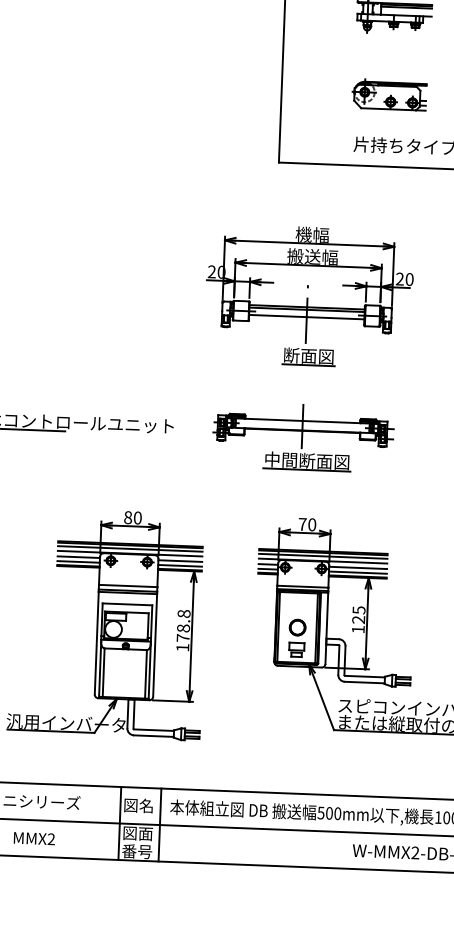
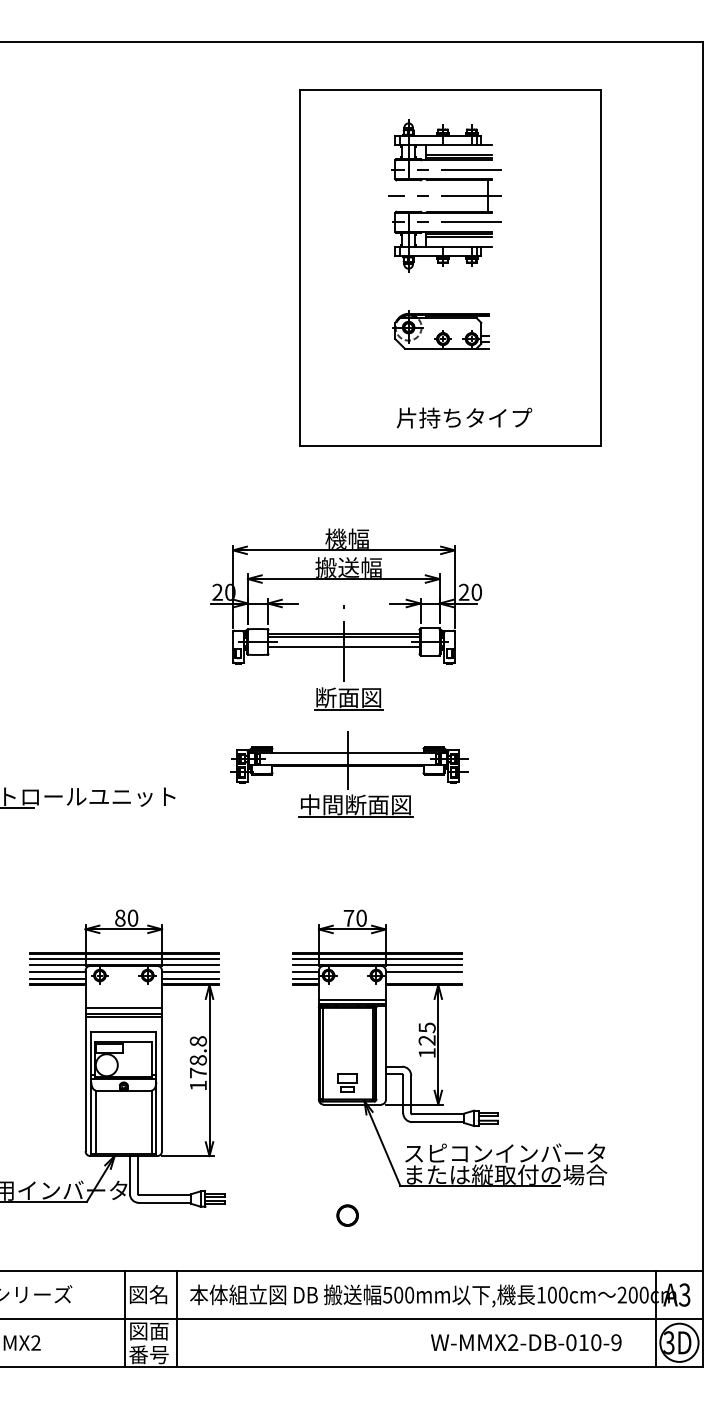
part: (389, 94) -> (440, 329), moved
part: (303, 437) -> (349, 774), moved
line: (357, 572) -> (423, 978), removed
circle: (297, 627) -> (347, 1215), moved

